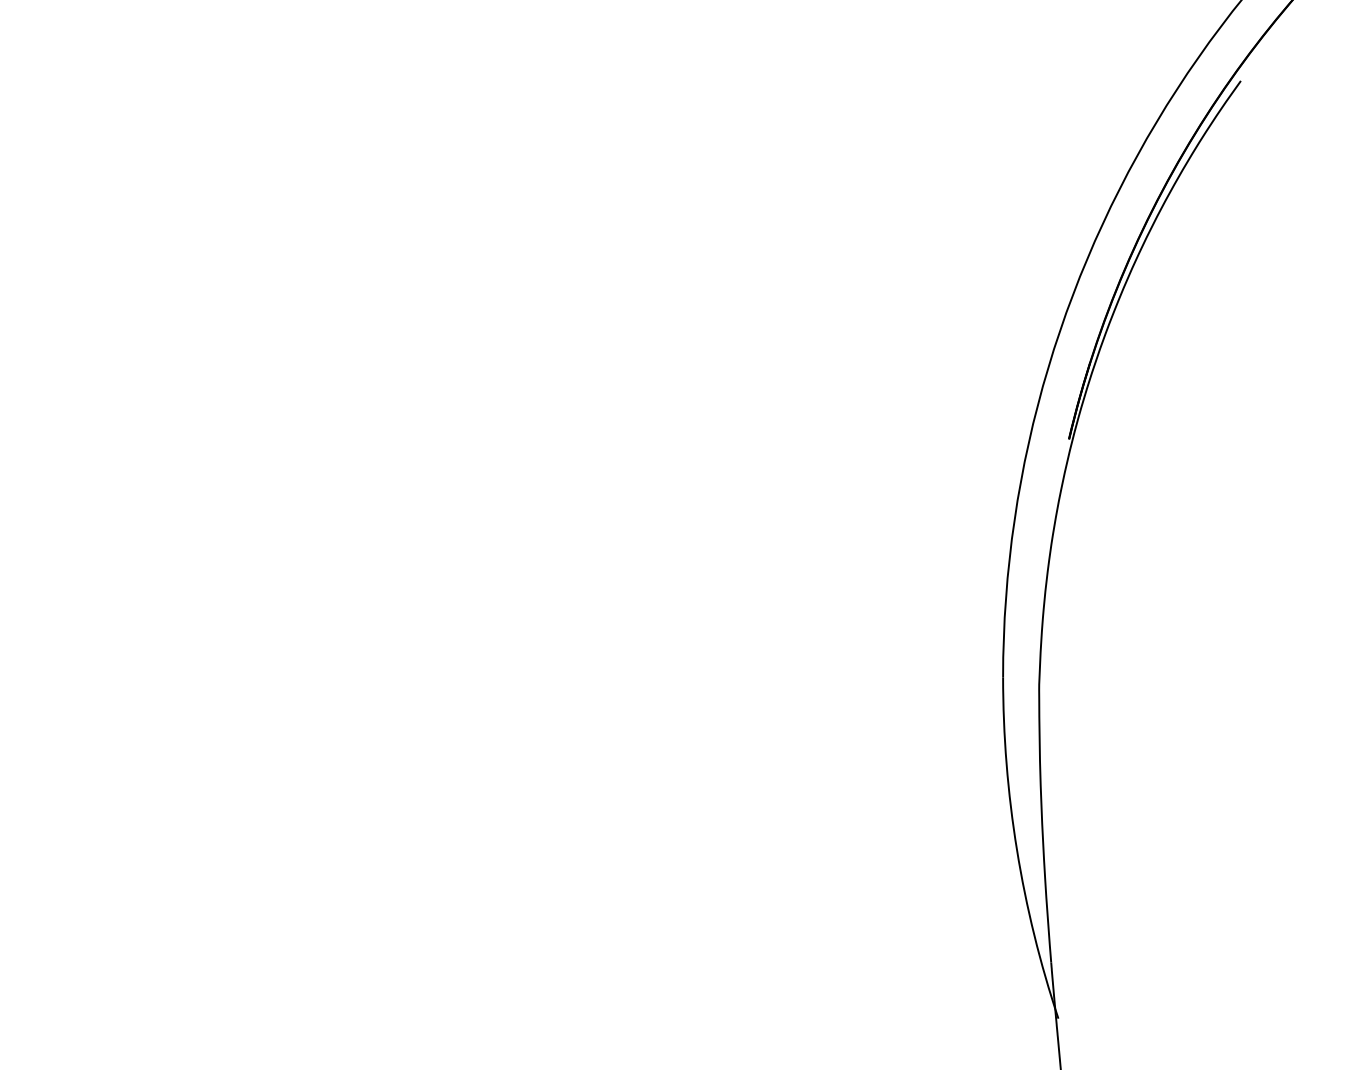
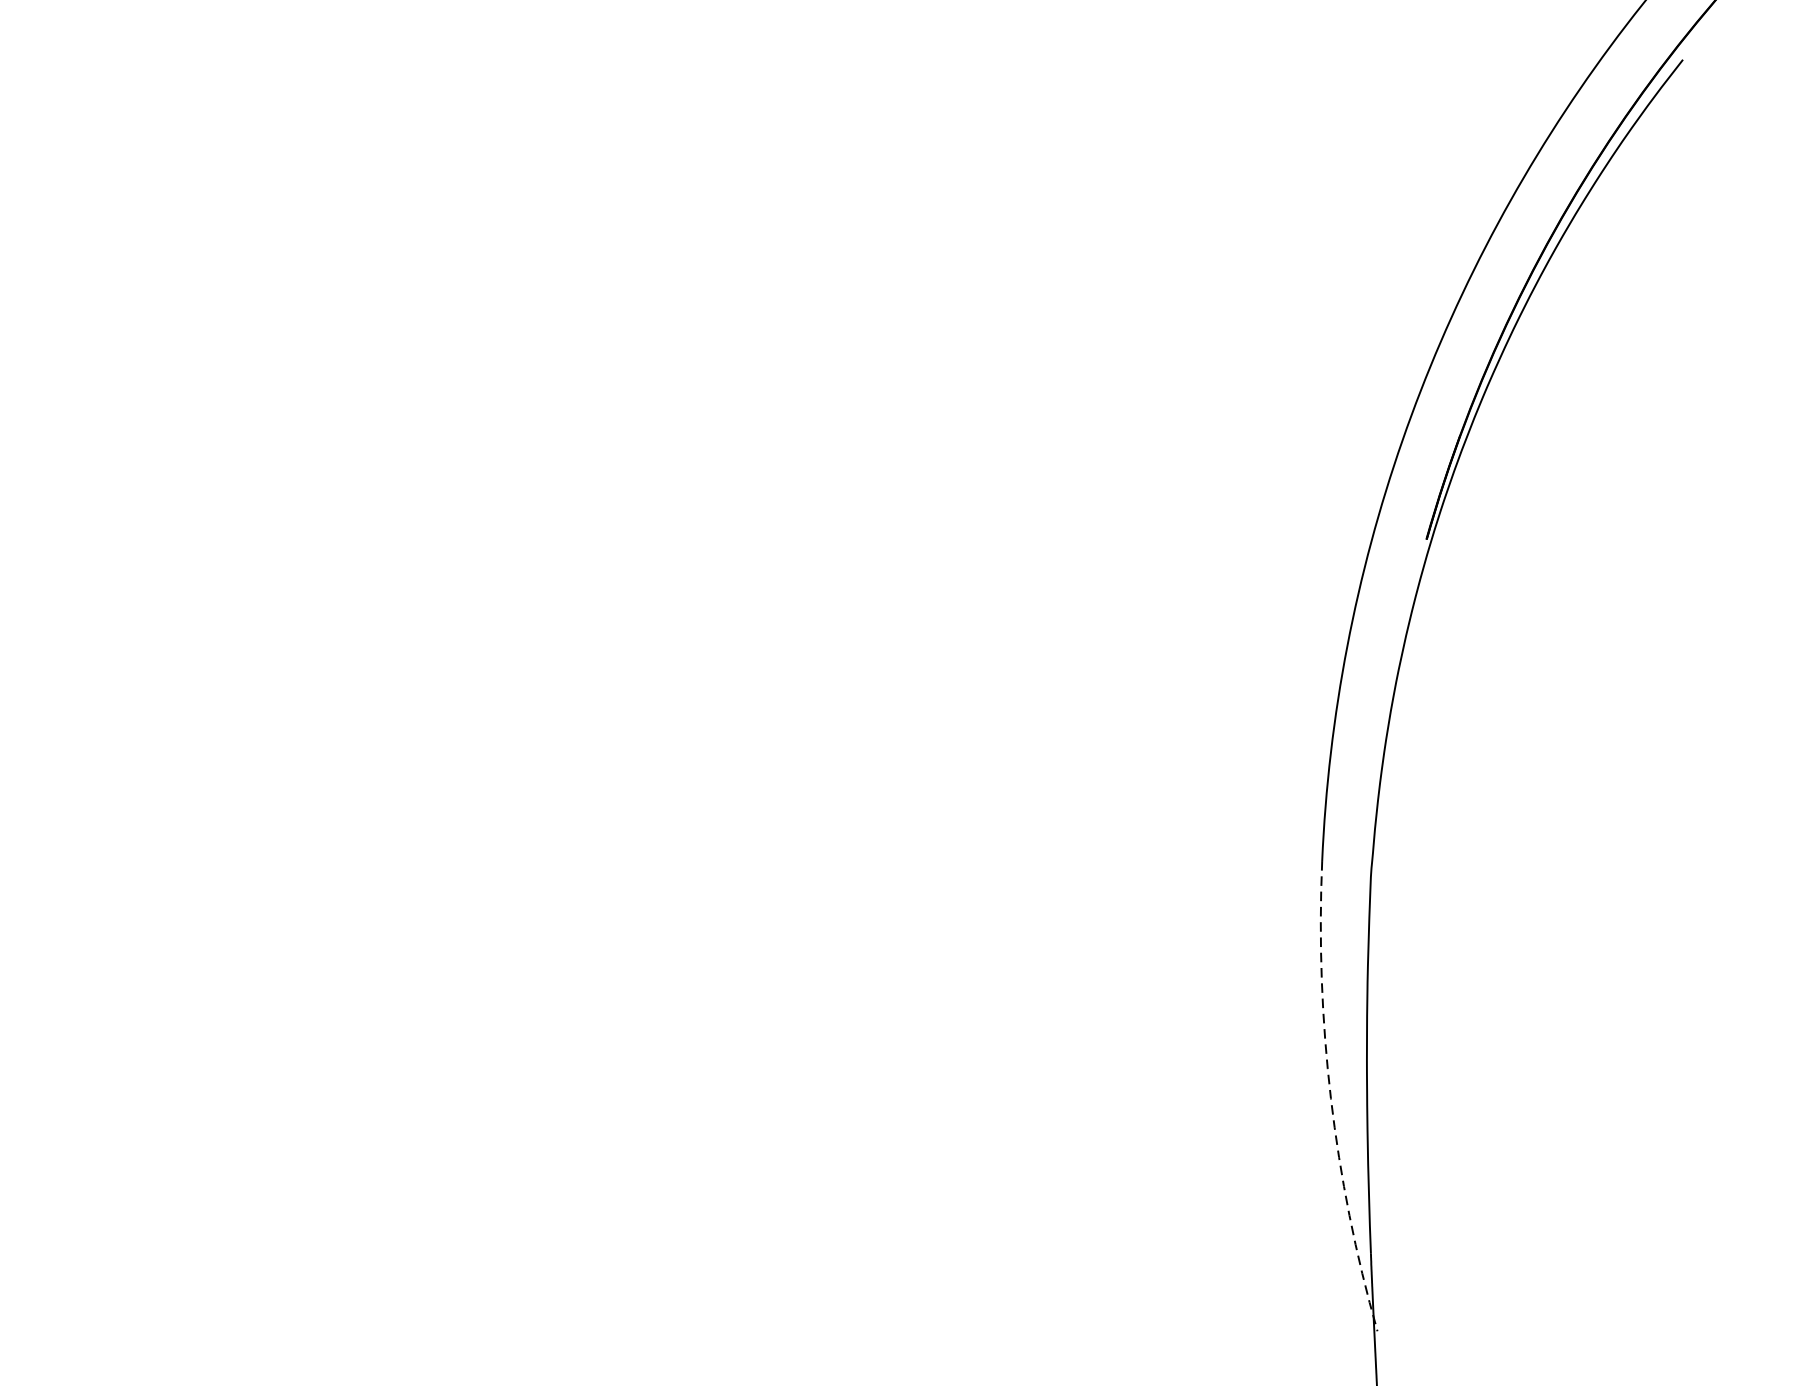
arc: (1017, 850) -> (1331, 1098), solid -> dashed

